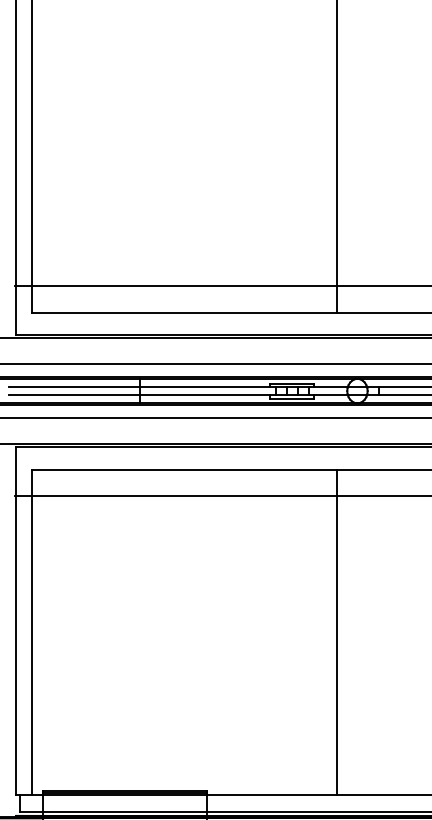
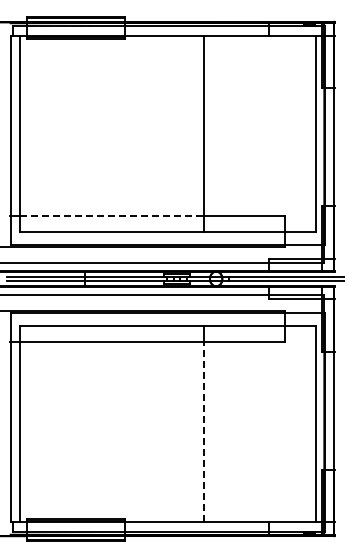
line: (185, 285) -> (112, 215), solid -> dashed
line: (338, 646) -> (204, 432), solid -> dashed

